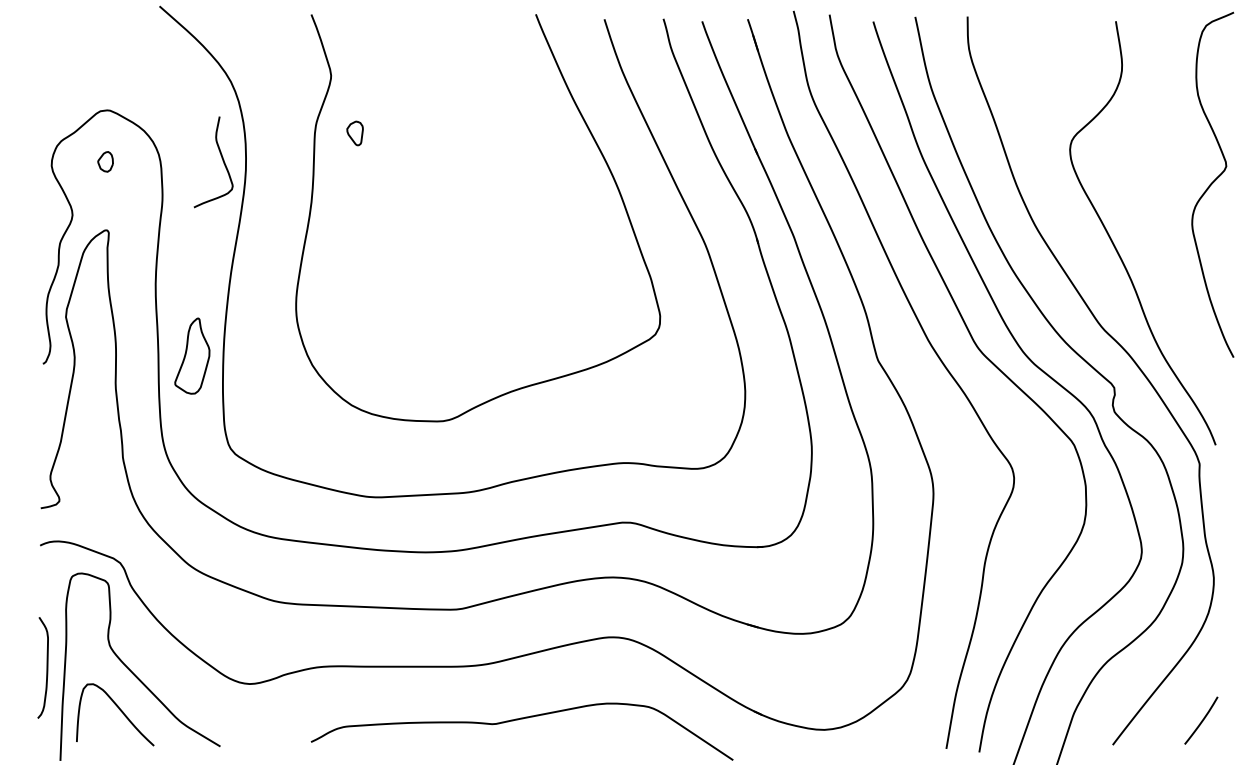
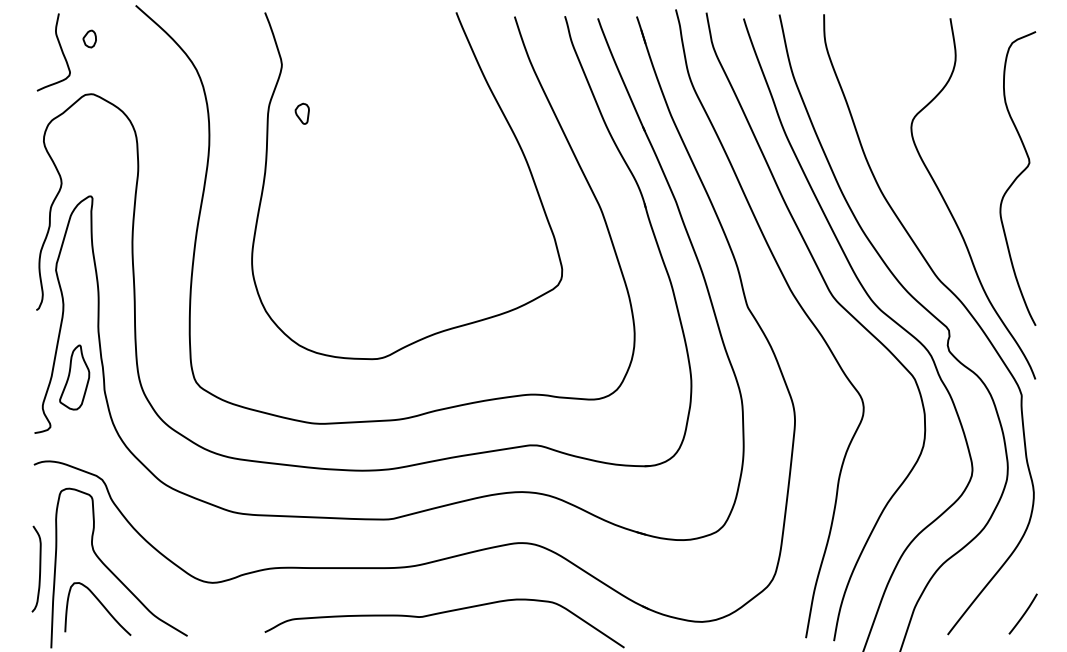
curve: (221, 158) -> (60, 49), moved
part: (105, 161) -> (89, 38), moved
curve: (1212, 184) -> (1017, 178), moved
part: (192, 356) -> (74, 377), moved

